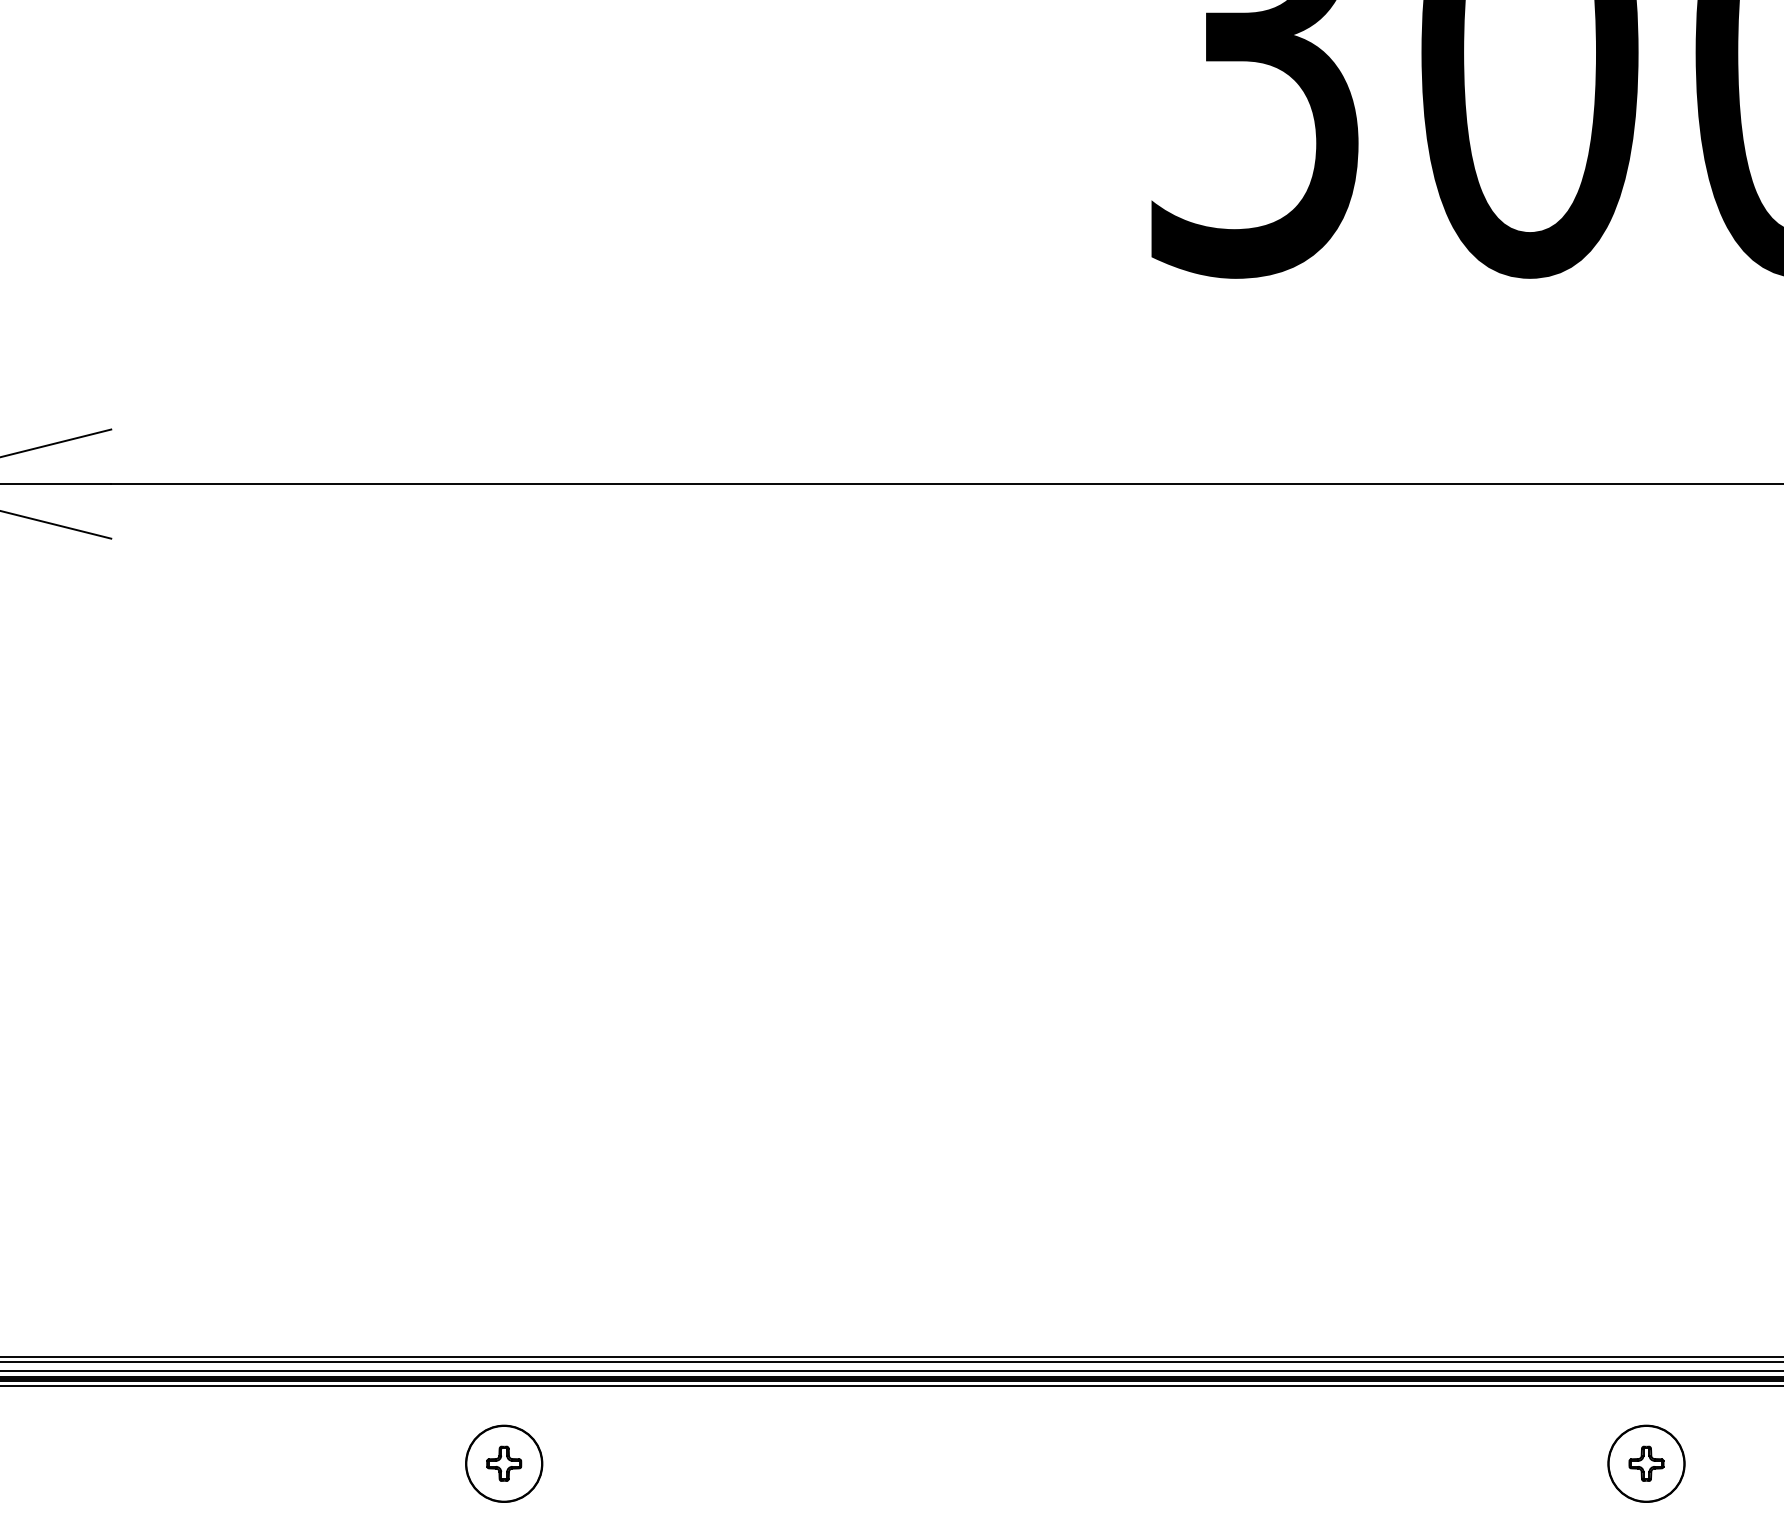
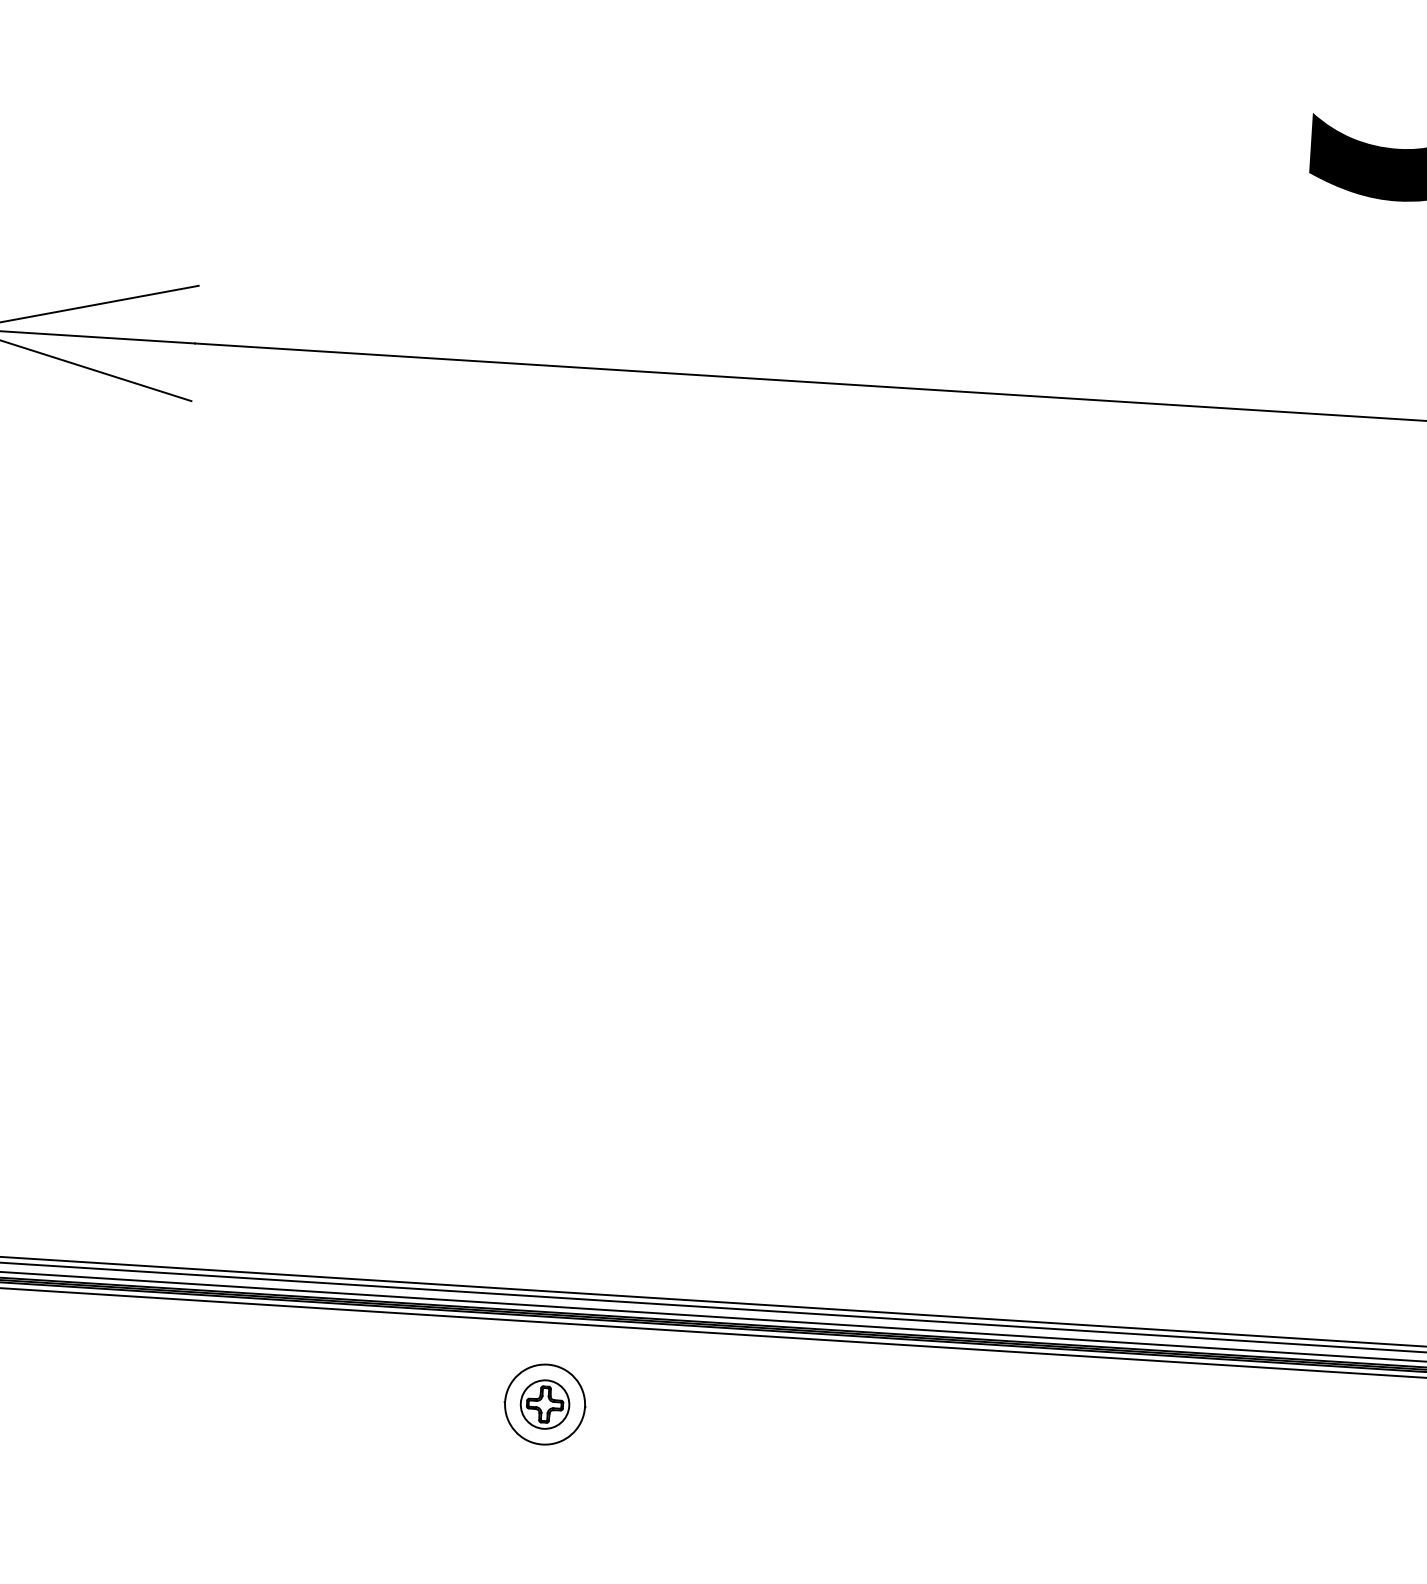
circle: (504, 1463) -> (545, 1404), size x0.6

